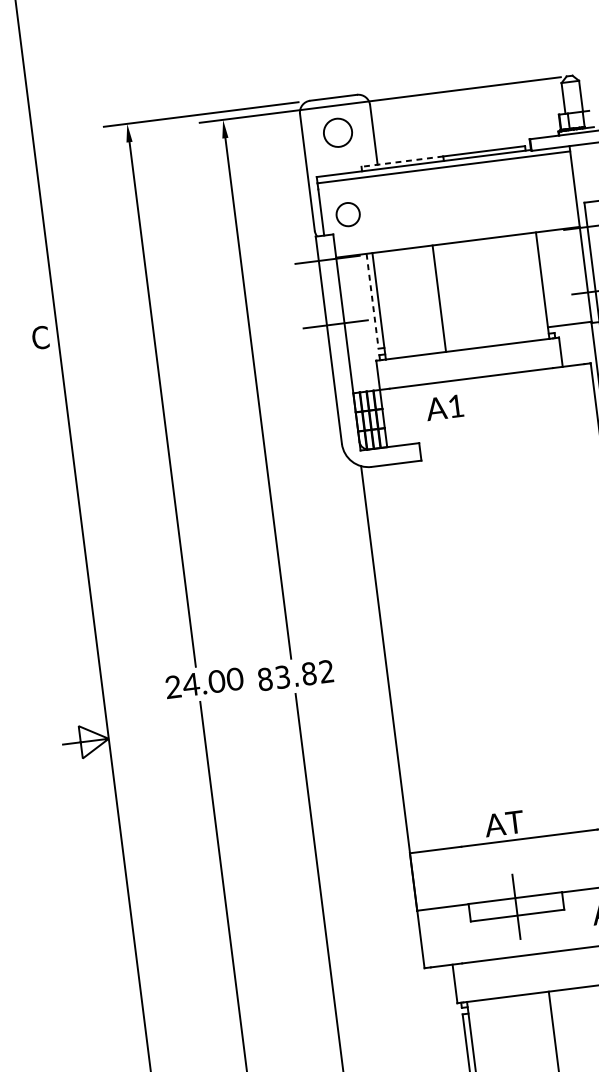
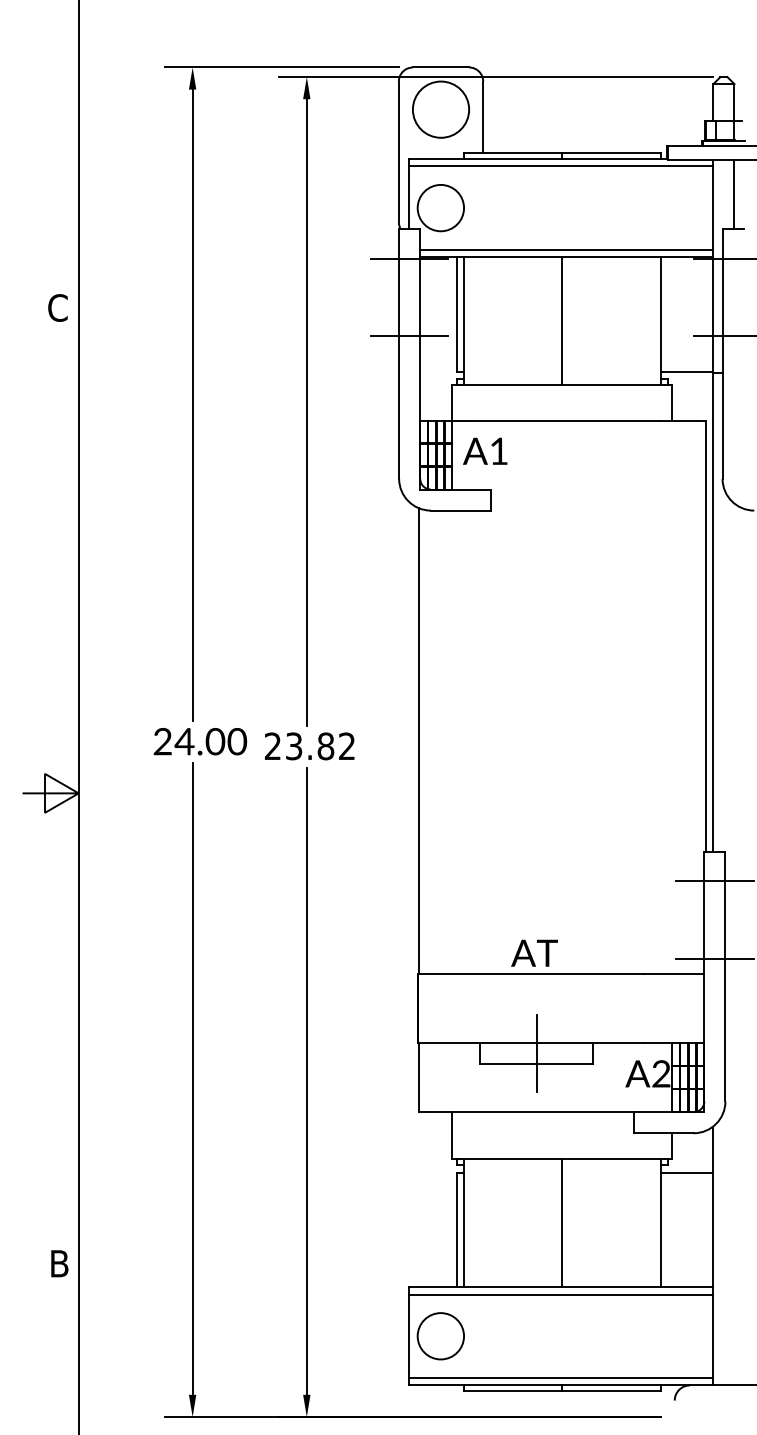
circle: (337, 132) -> (440, 109), size x1.67
line: (401, 161) -> (512, 153), dashed -> solid
line: (590, 172) -> (734, 194), added
circle: (347, 214) -> (440, 207), size x1.67
line: (456, 235) -> (566, 249), added
line: (439, 298) -> (562, 321), moved
line: (372, 301) -> (456, 314), dashed -> solid
text: (444, 406) -> (485, 450), moved
text: (264, 679) -> (272, 746), 83.82 -> 23.82

